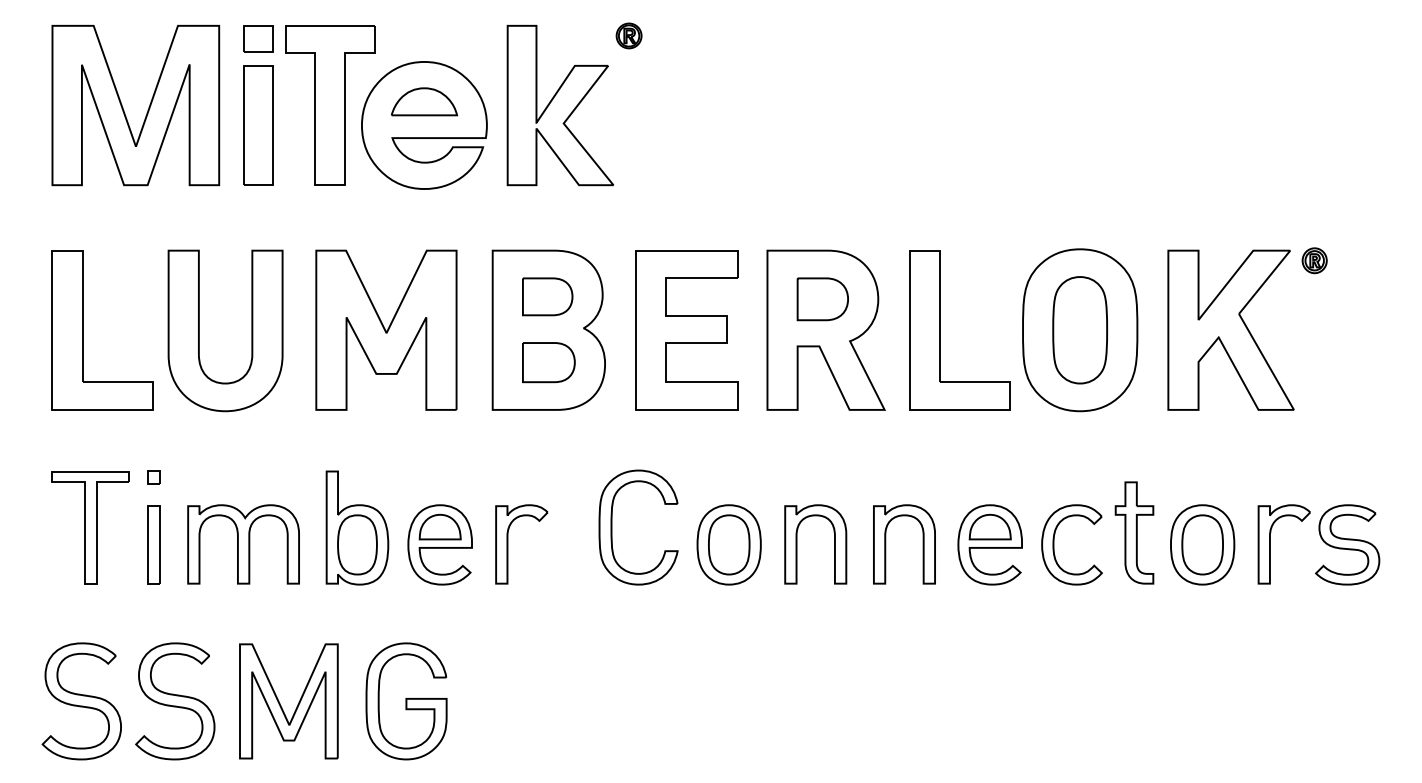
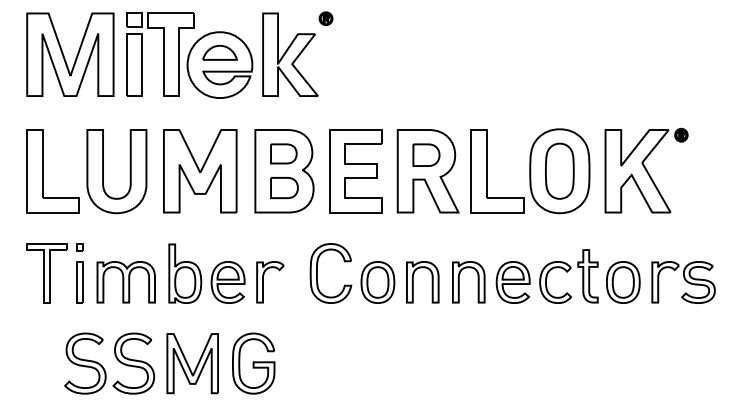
part: (244, 701) -> (169, 363), moved

